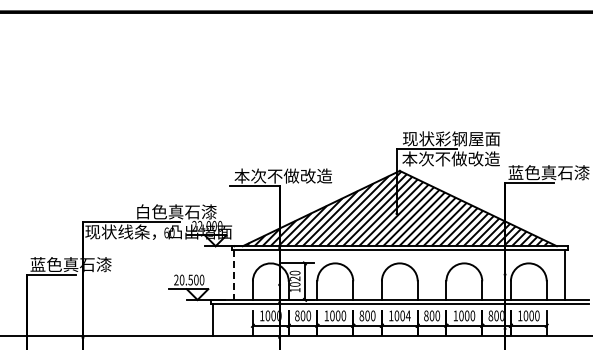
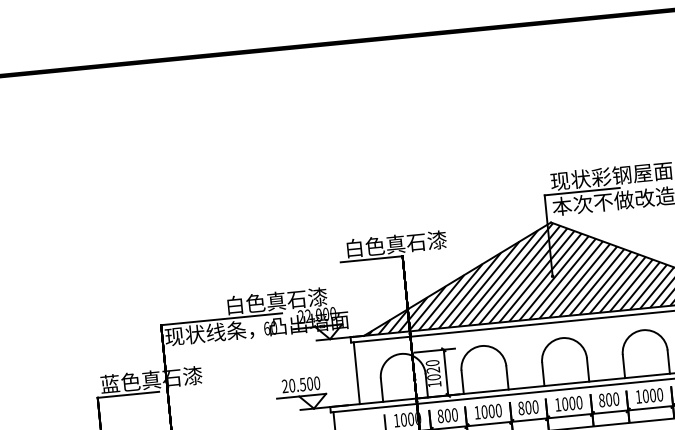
text: (283, 175) -> (406, 242), 本次不做改造 -> 白色真石漆
line: (234, 275) -> (357, 373), dashed -> solid
text: (407, 315) -> (578, 402), 1004 -> 1000

